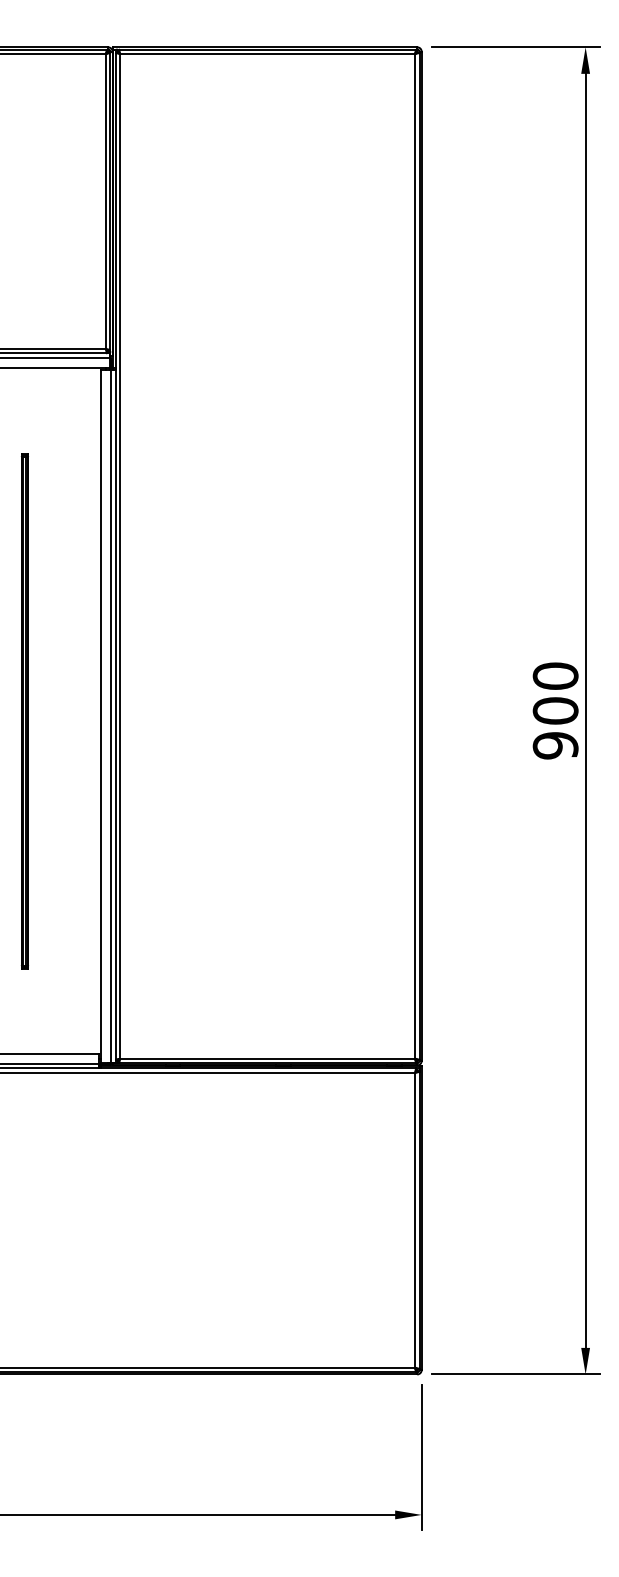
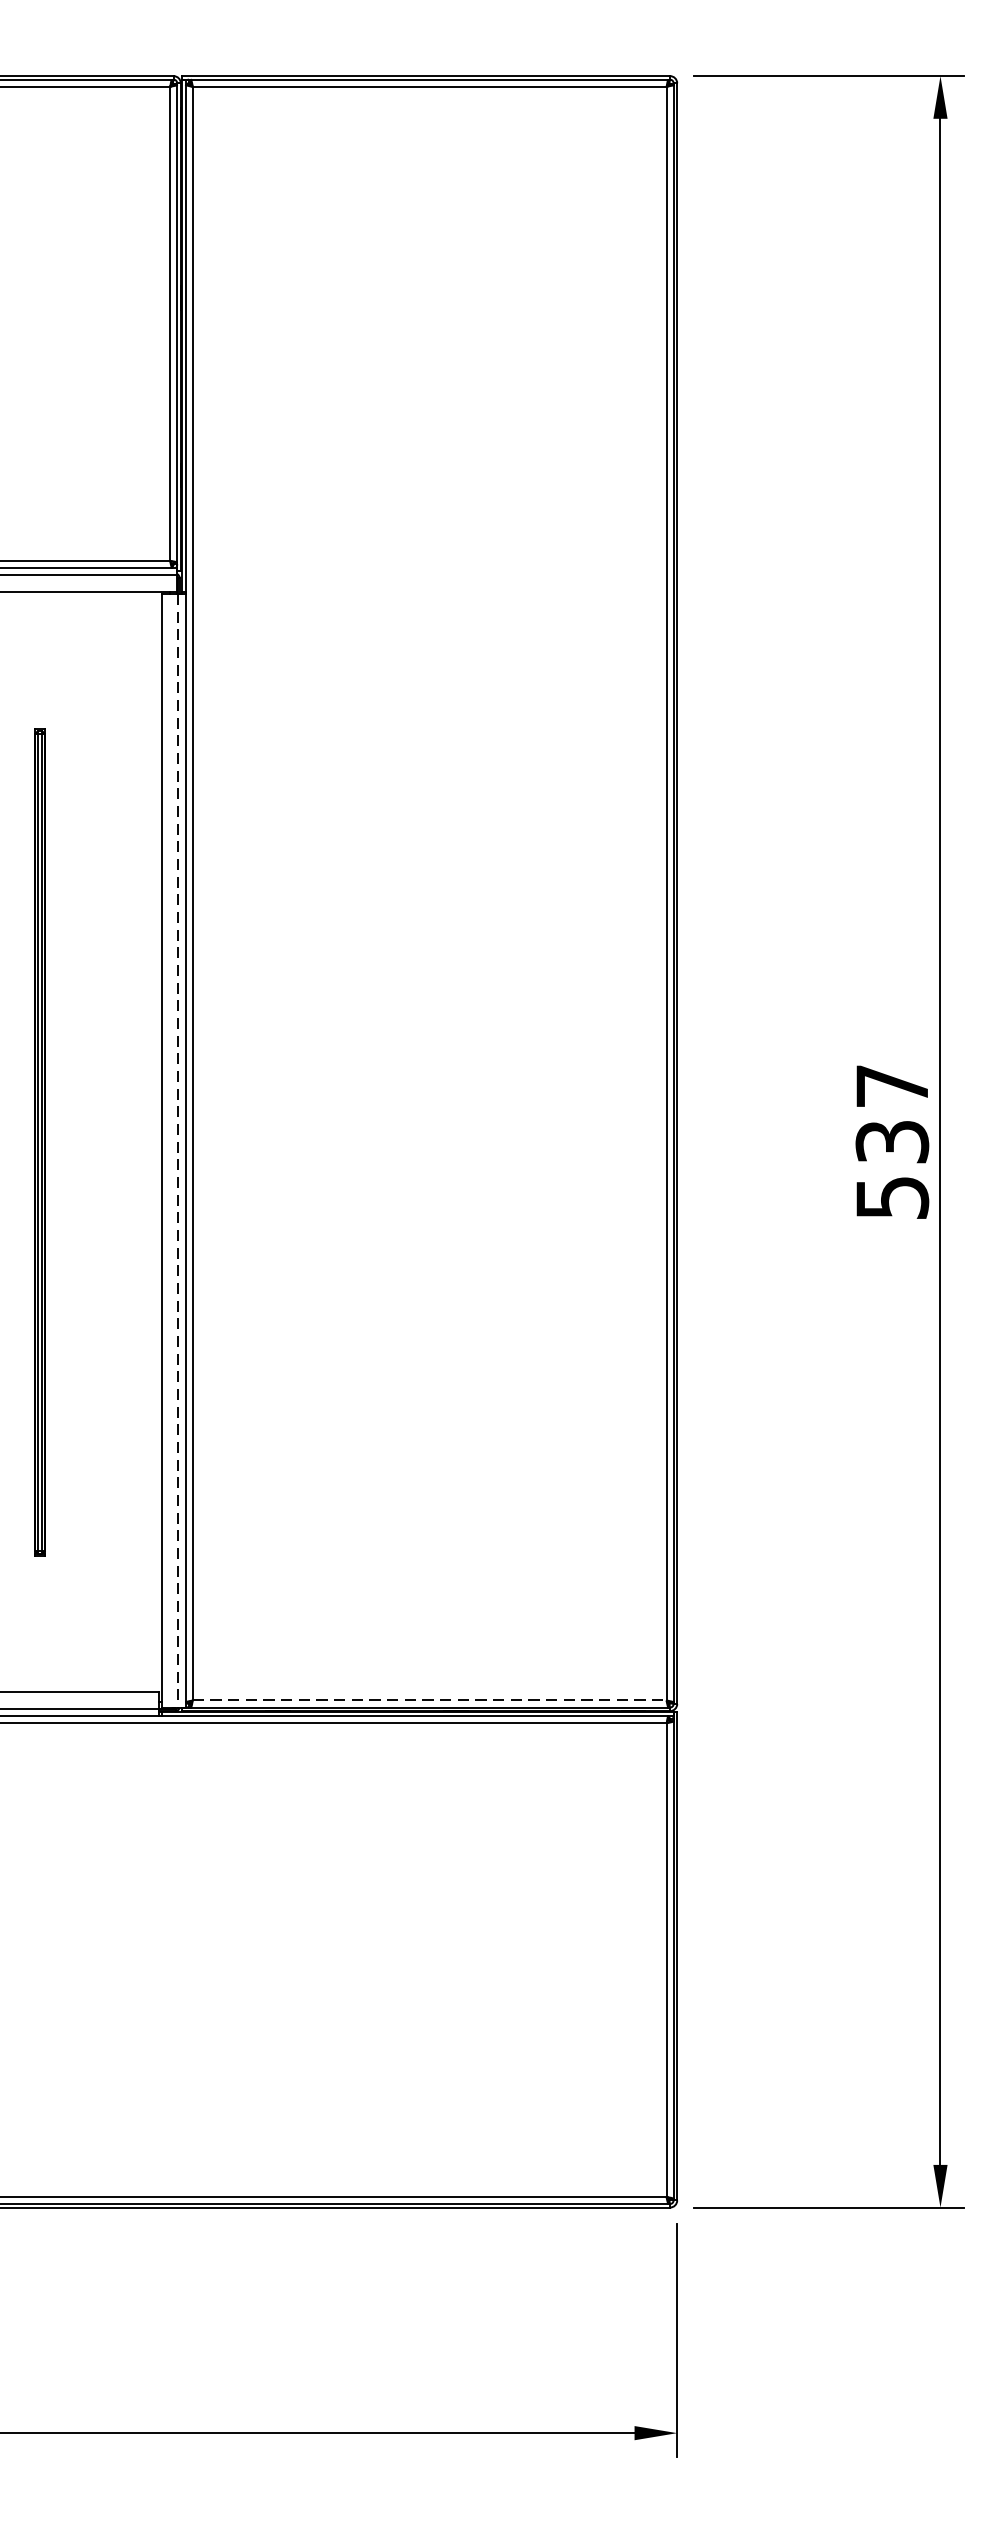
text: (555, 710) -> (892, 1141), 900 -> 537
line: (111, 716) -> (179, 1150), solid -> dashed
line: (267, 1058) -> (429, 1700), solid -> dashed

